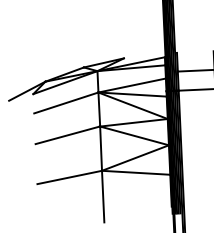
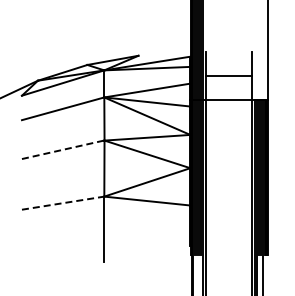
line: (68, 135) -> (63, 149), solid -> dashed
line: (70, 177) -> (63, 203), solid -> dashed

